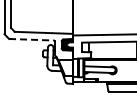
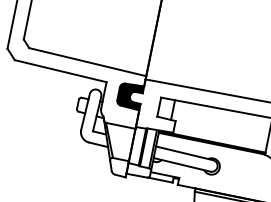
line: (31, 39) -> (59, 70), dashed -> solid

